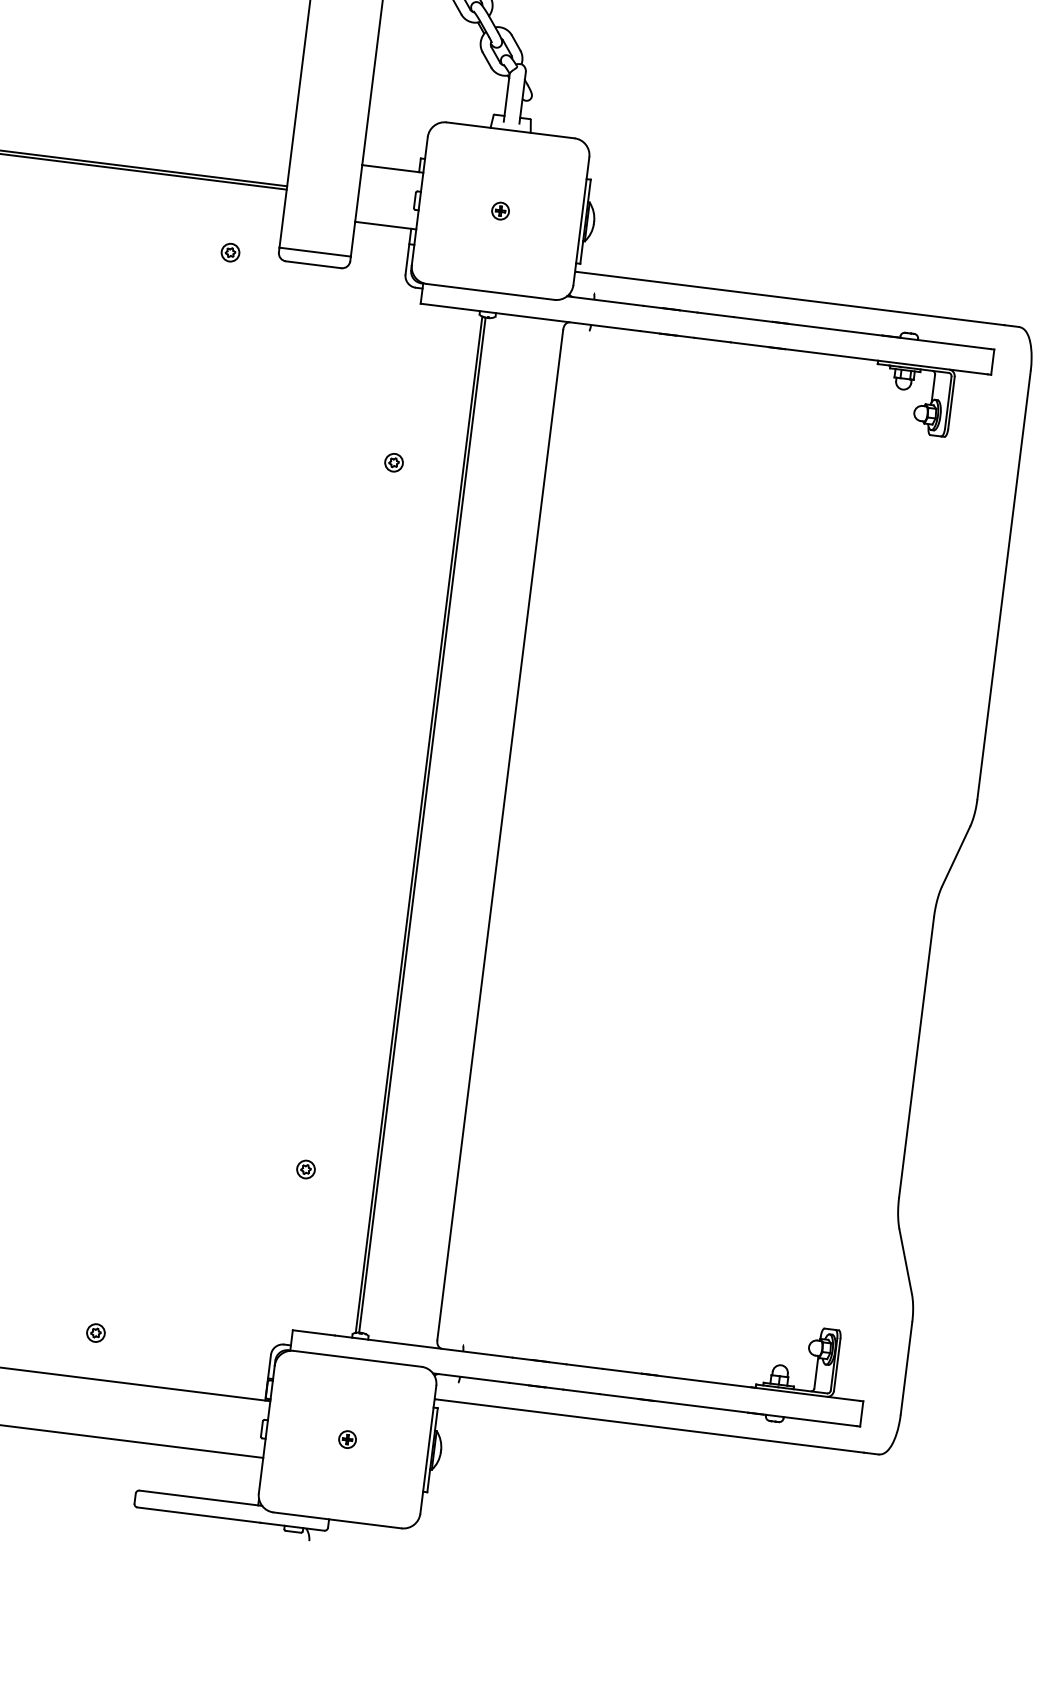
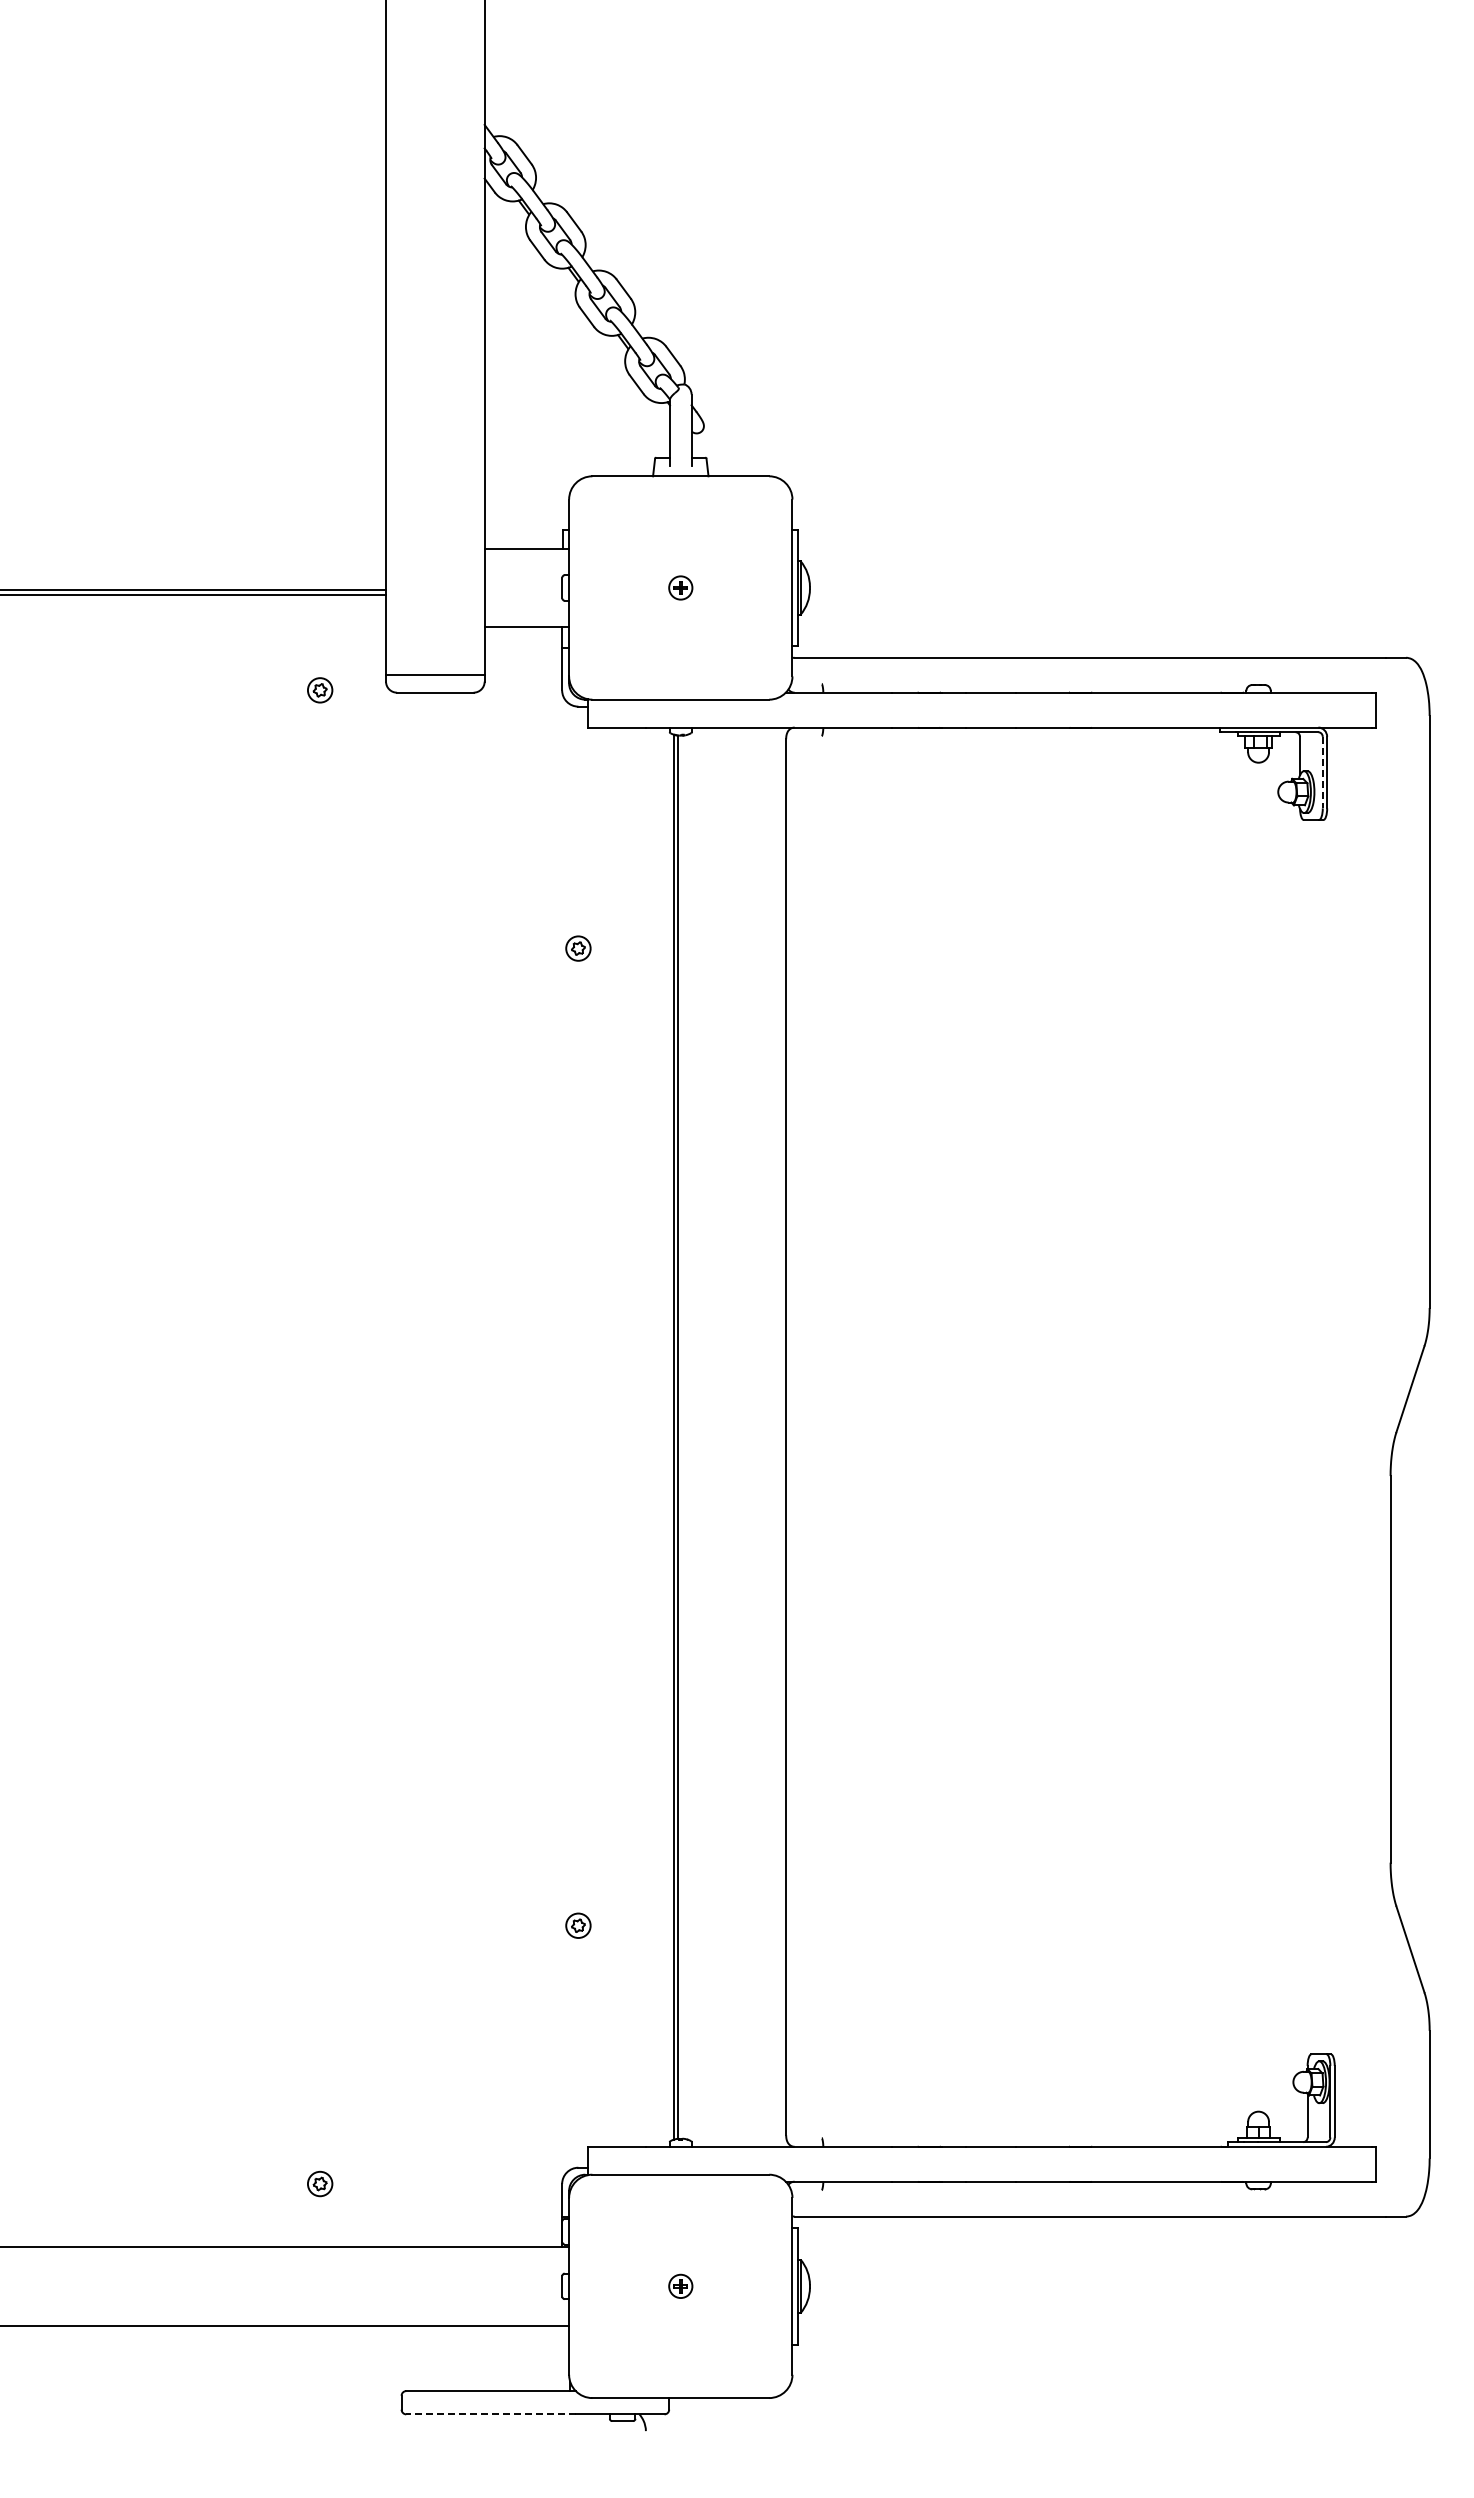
line: (948, 402) -> (1322, 772), solid -> dashed
line: (198, 1515) -> (490, 2414), solid -> dashed

